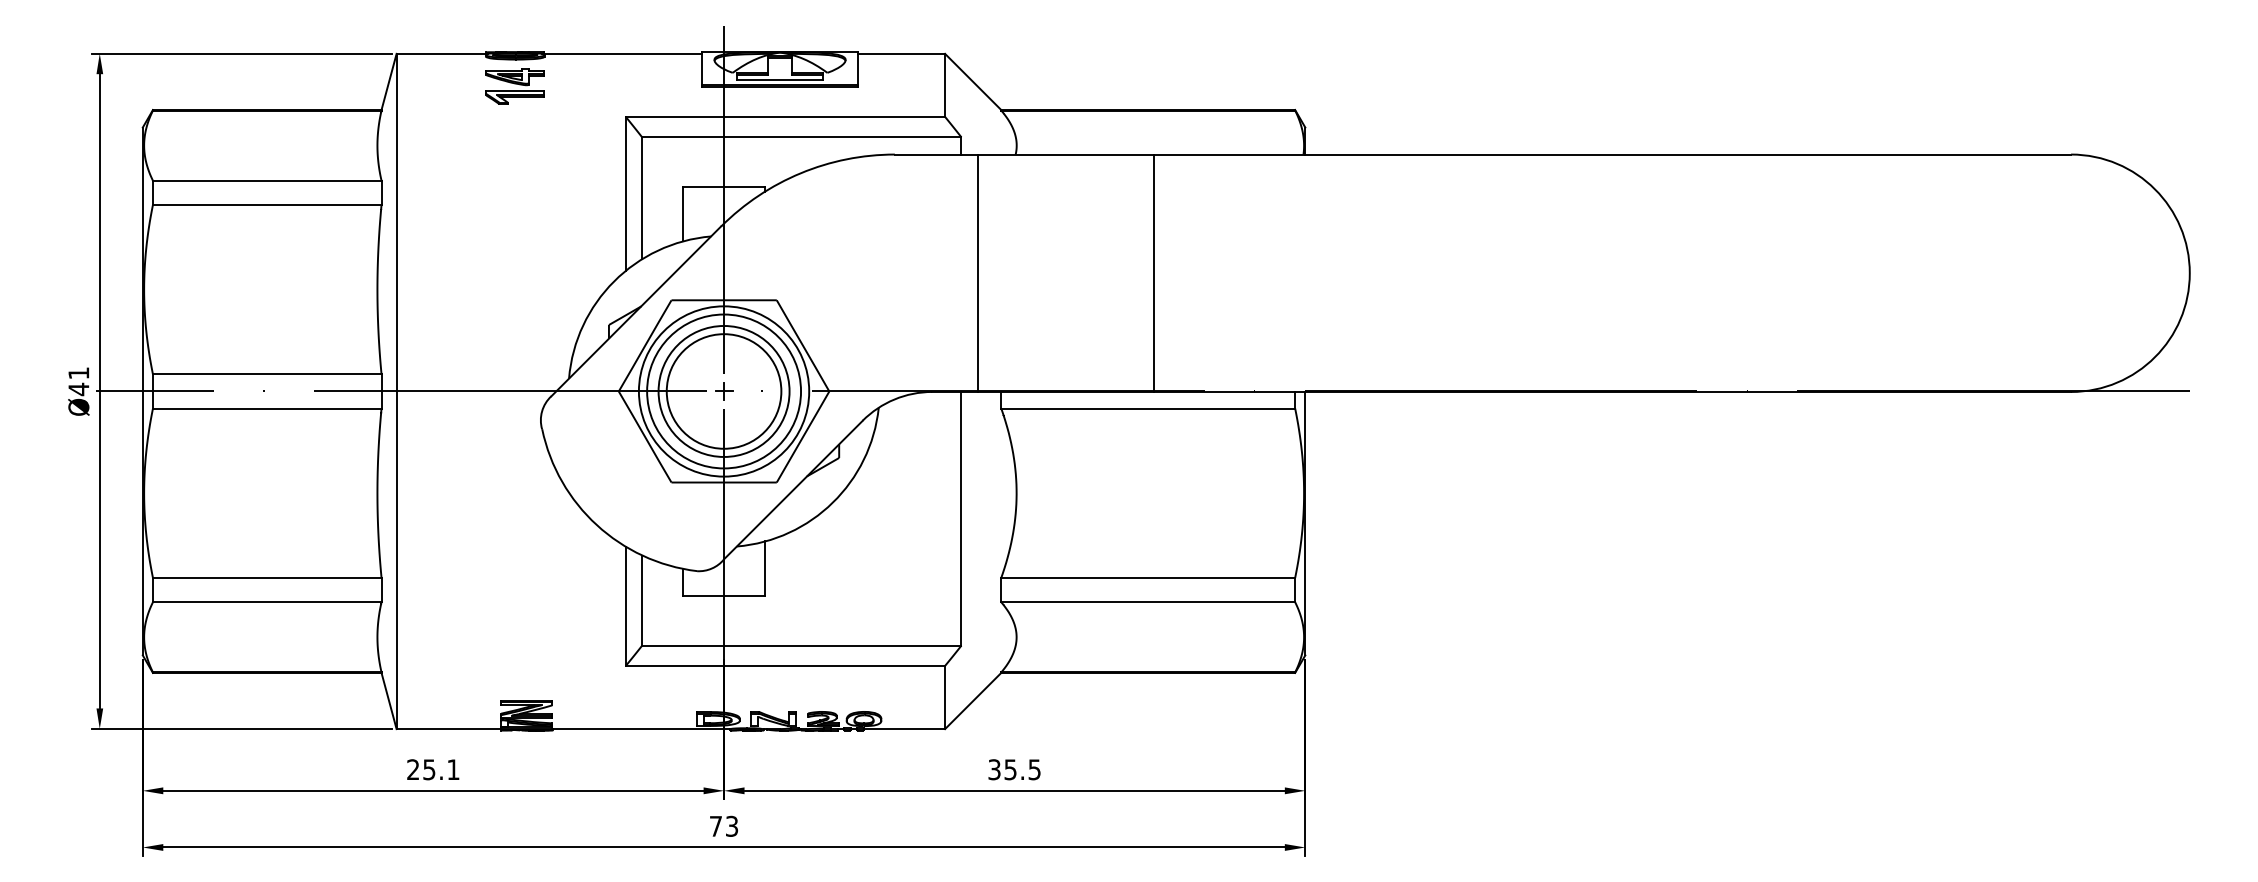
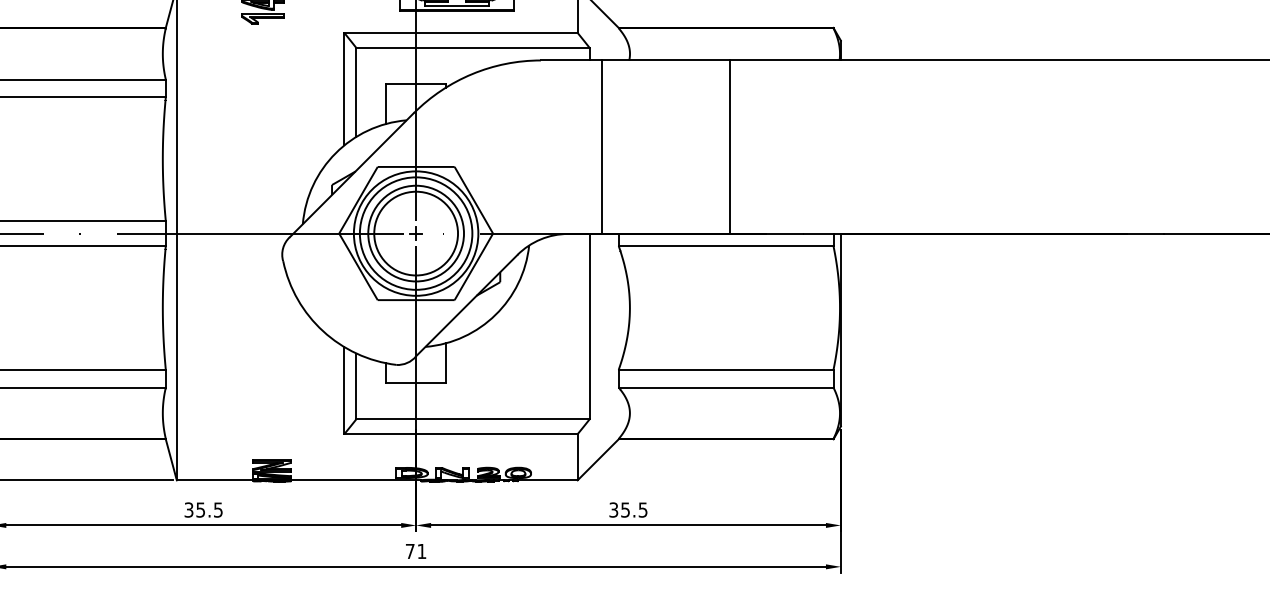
text: (433, 769) -> (203, 509), 25.1 -> 35.5
text: (732, 825) -> (422, 550), 73 -> 71

